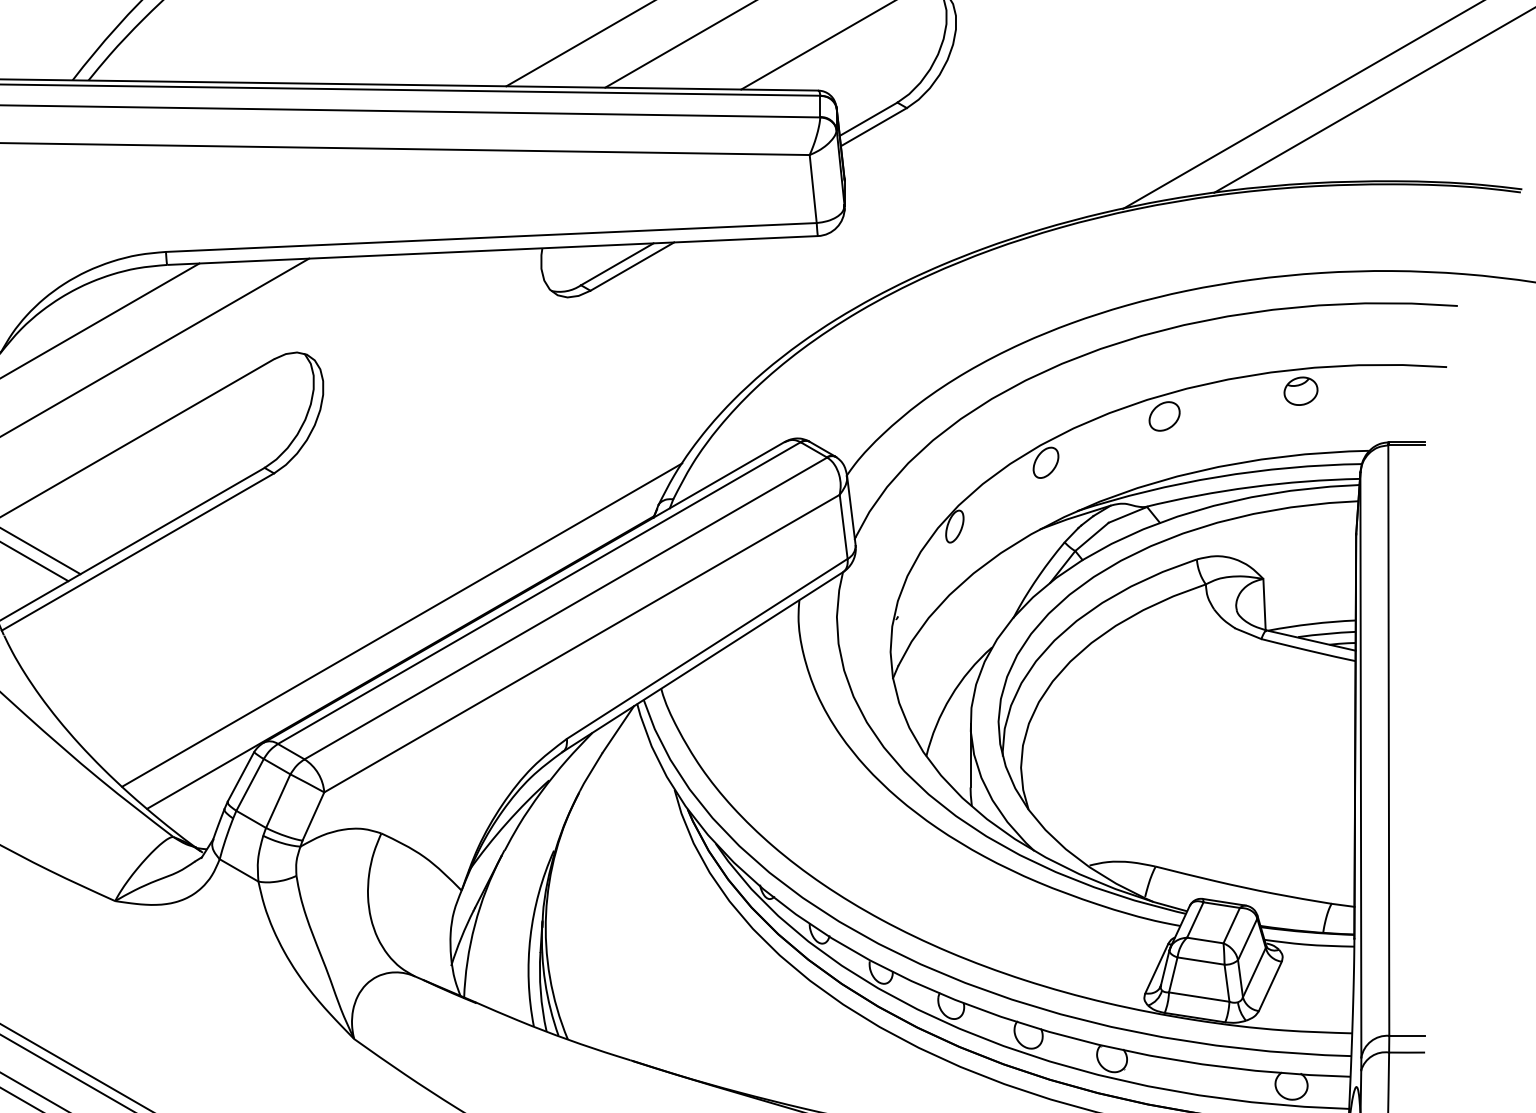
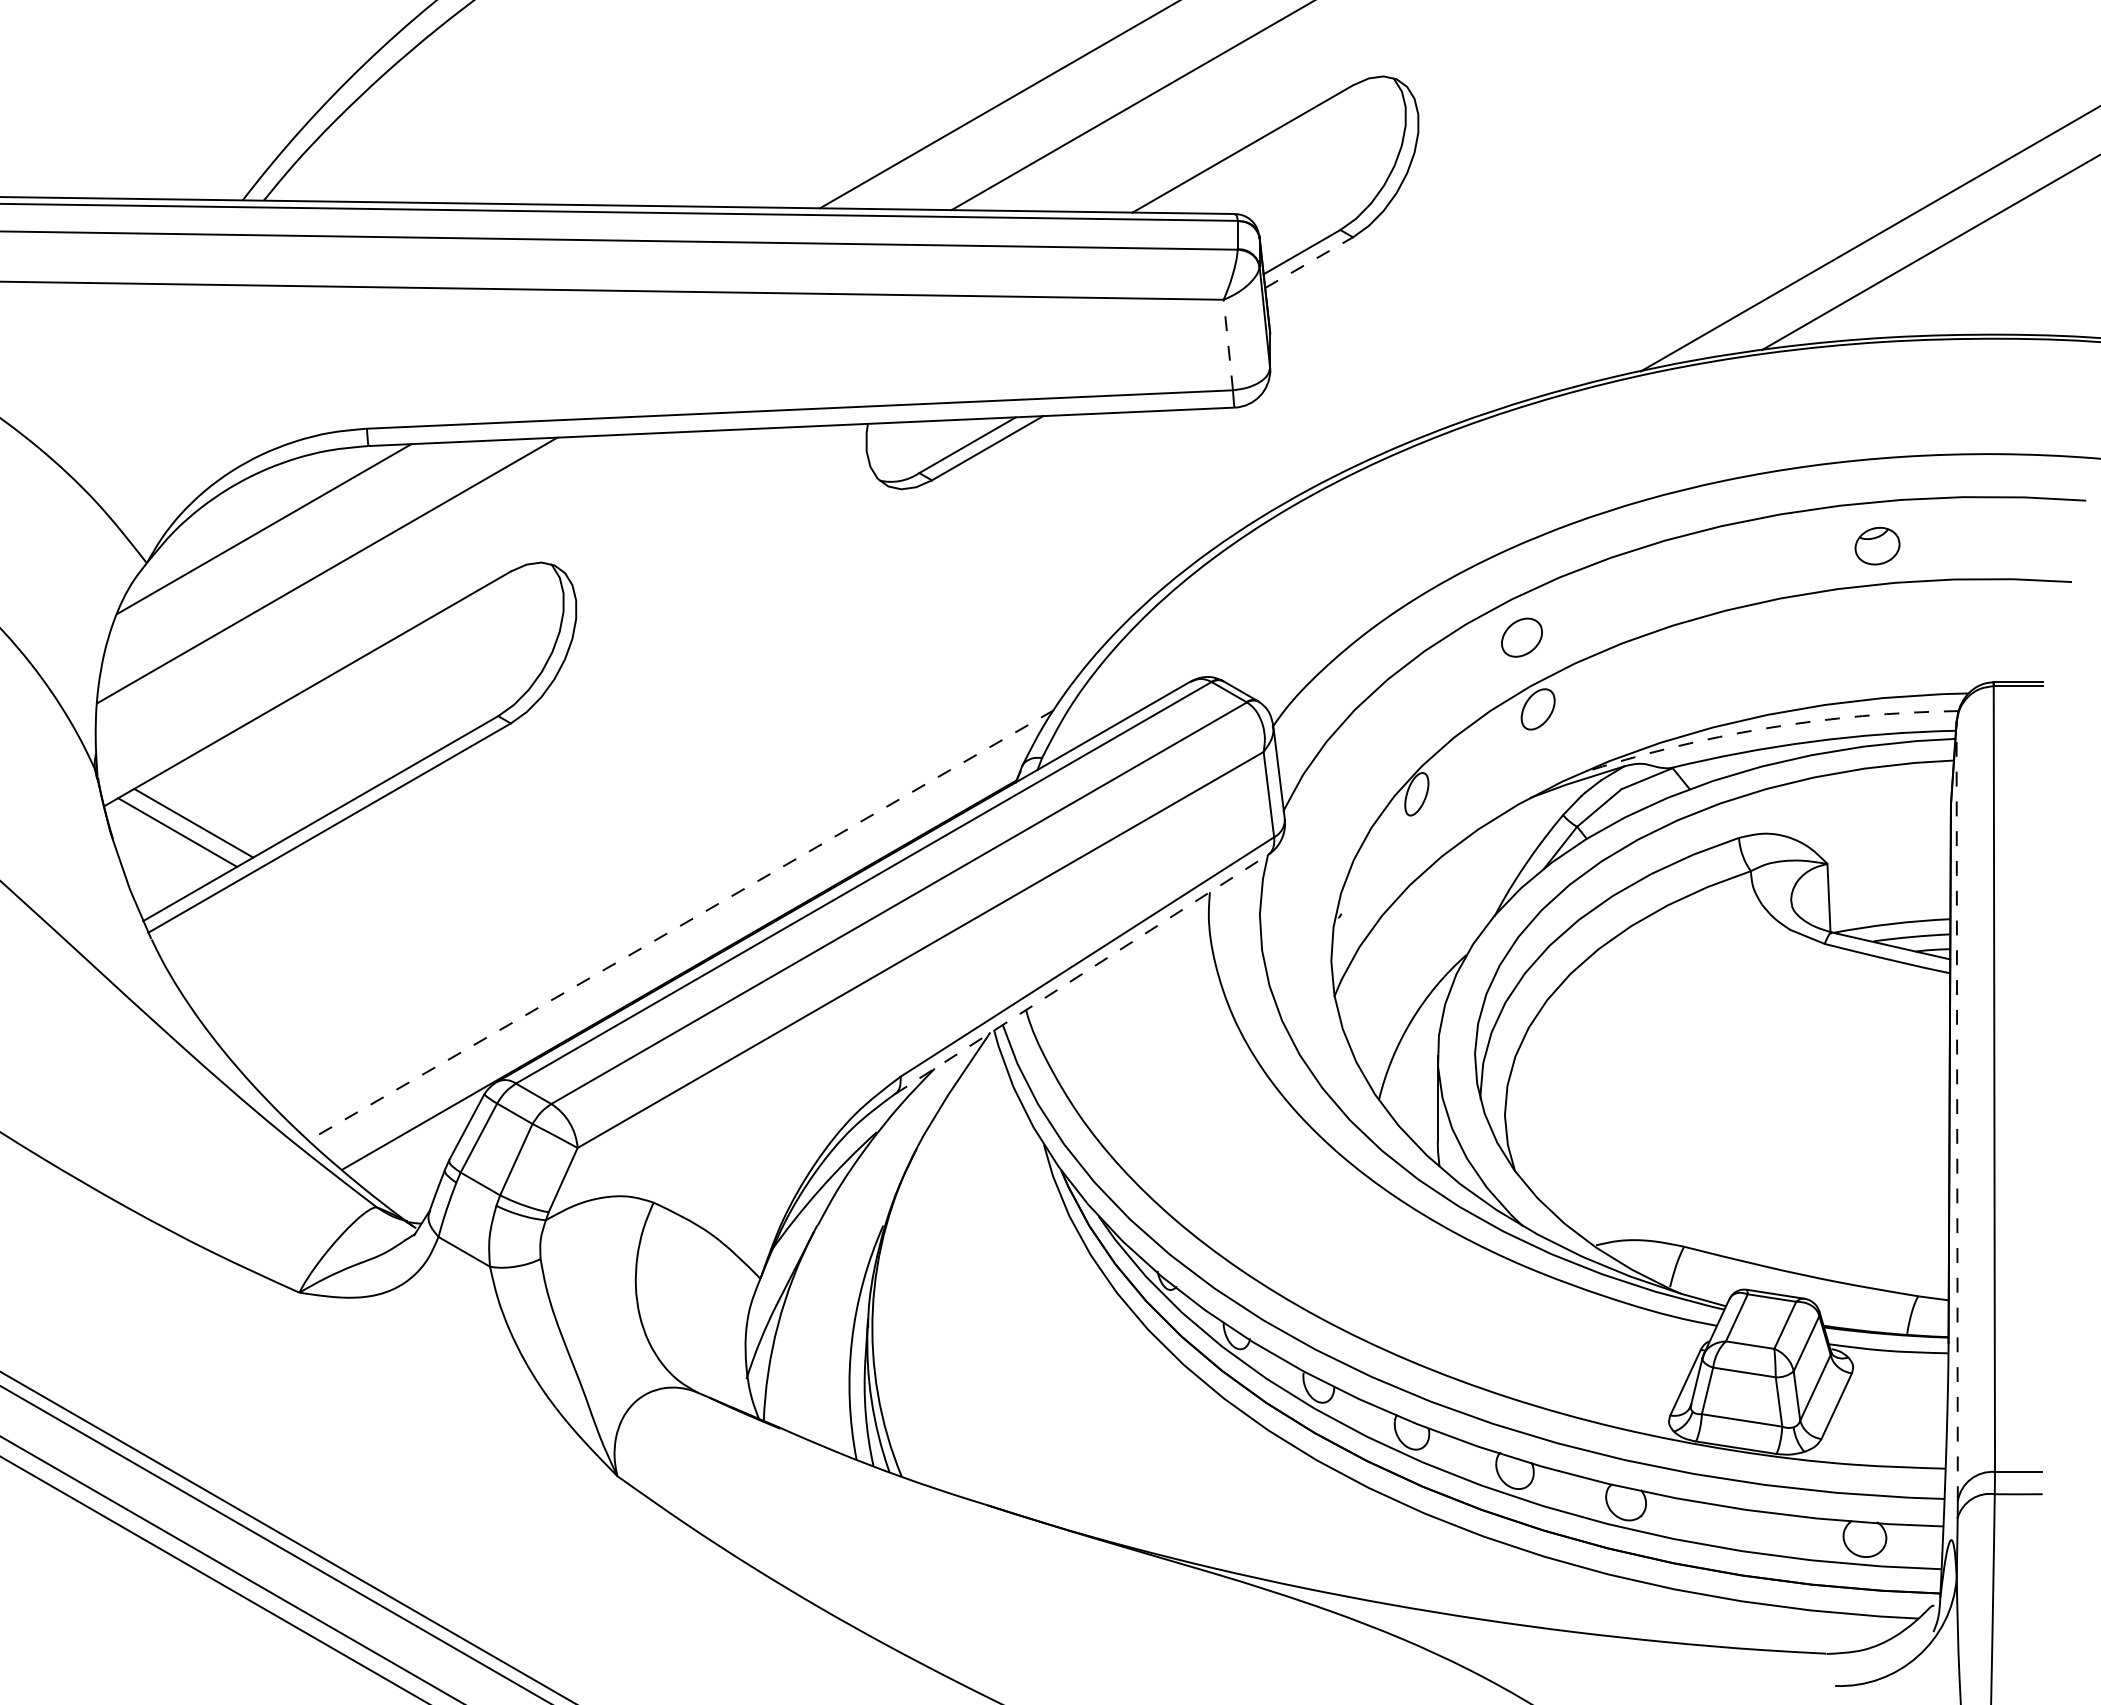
line: (874, 127) -> (1309, 262), solid -> dashed
line: (813, 189) -> (1228, 345), solid -> dashed
part: (1300, 390) -> (1877, 545), moved
part: (1164, 416) -> (1521, 637), moved
arc: (1217, 477) -> (1766, 728), solid -> dashed
line: (401, 625) -> (680, 925), solid -> dashed
line: (702, 662) -> (1081, 974), solid -> dashed
line: (1361, 764) -> (1957, 1111), solid -> dashed

